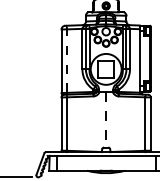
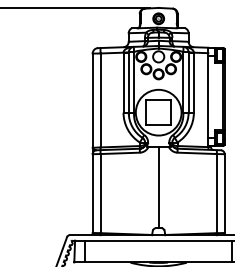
line: (66, 61) -> (99, 100), dashed -> solid
line: (106, 119) -> (159, 186), dashed -> solid

